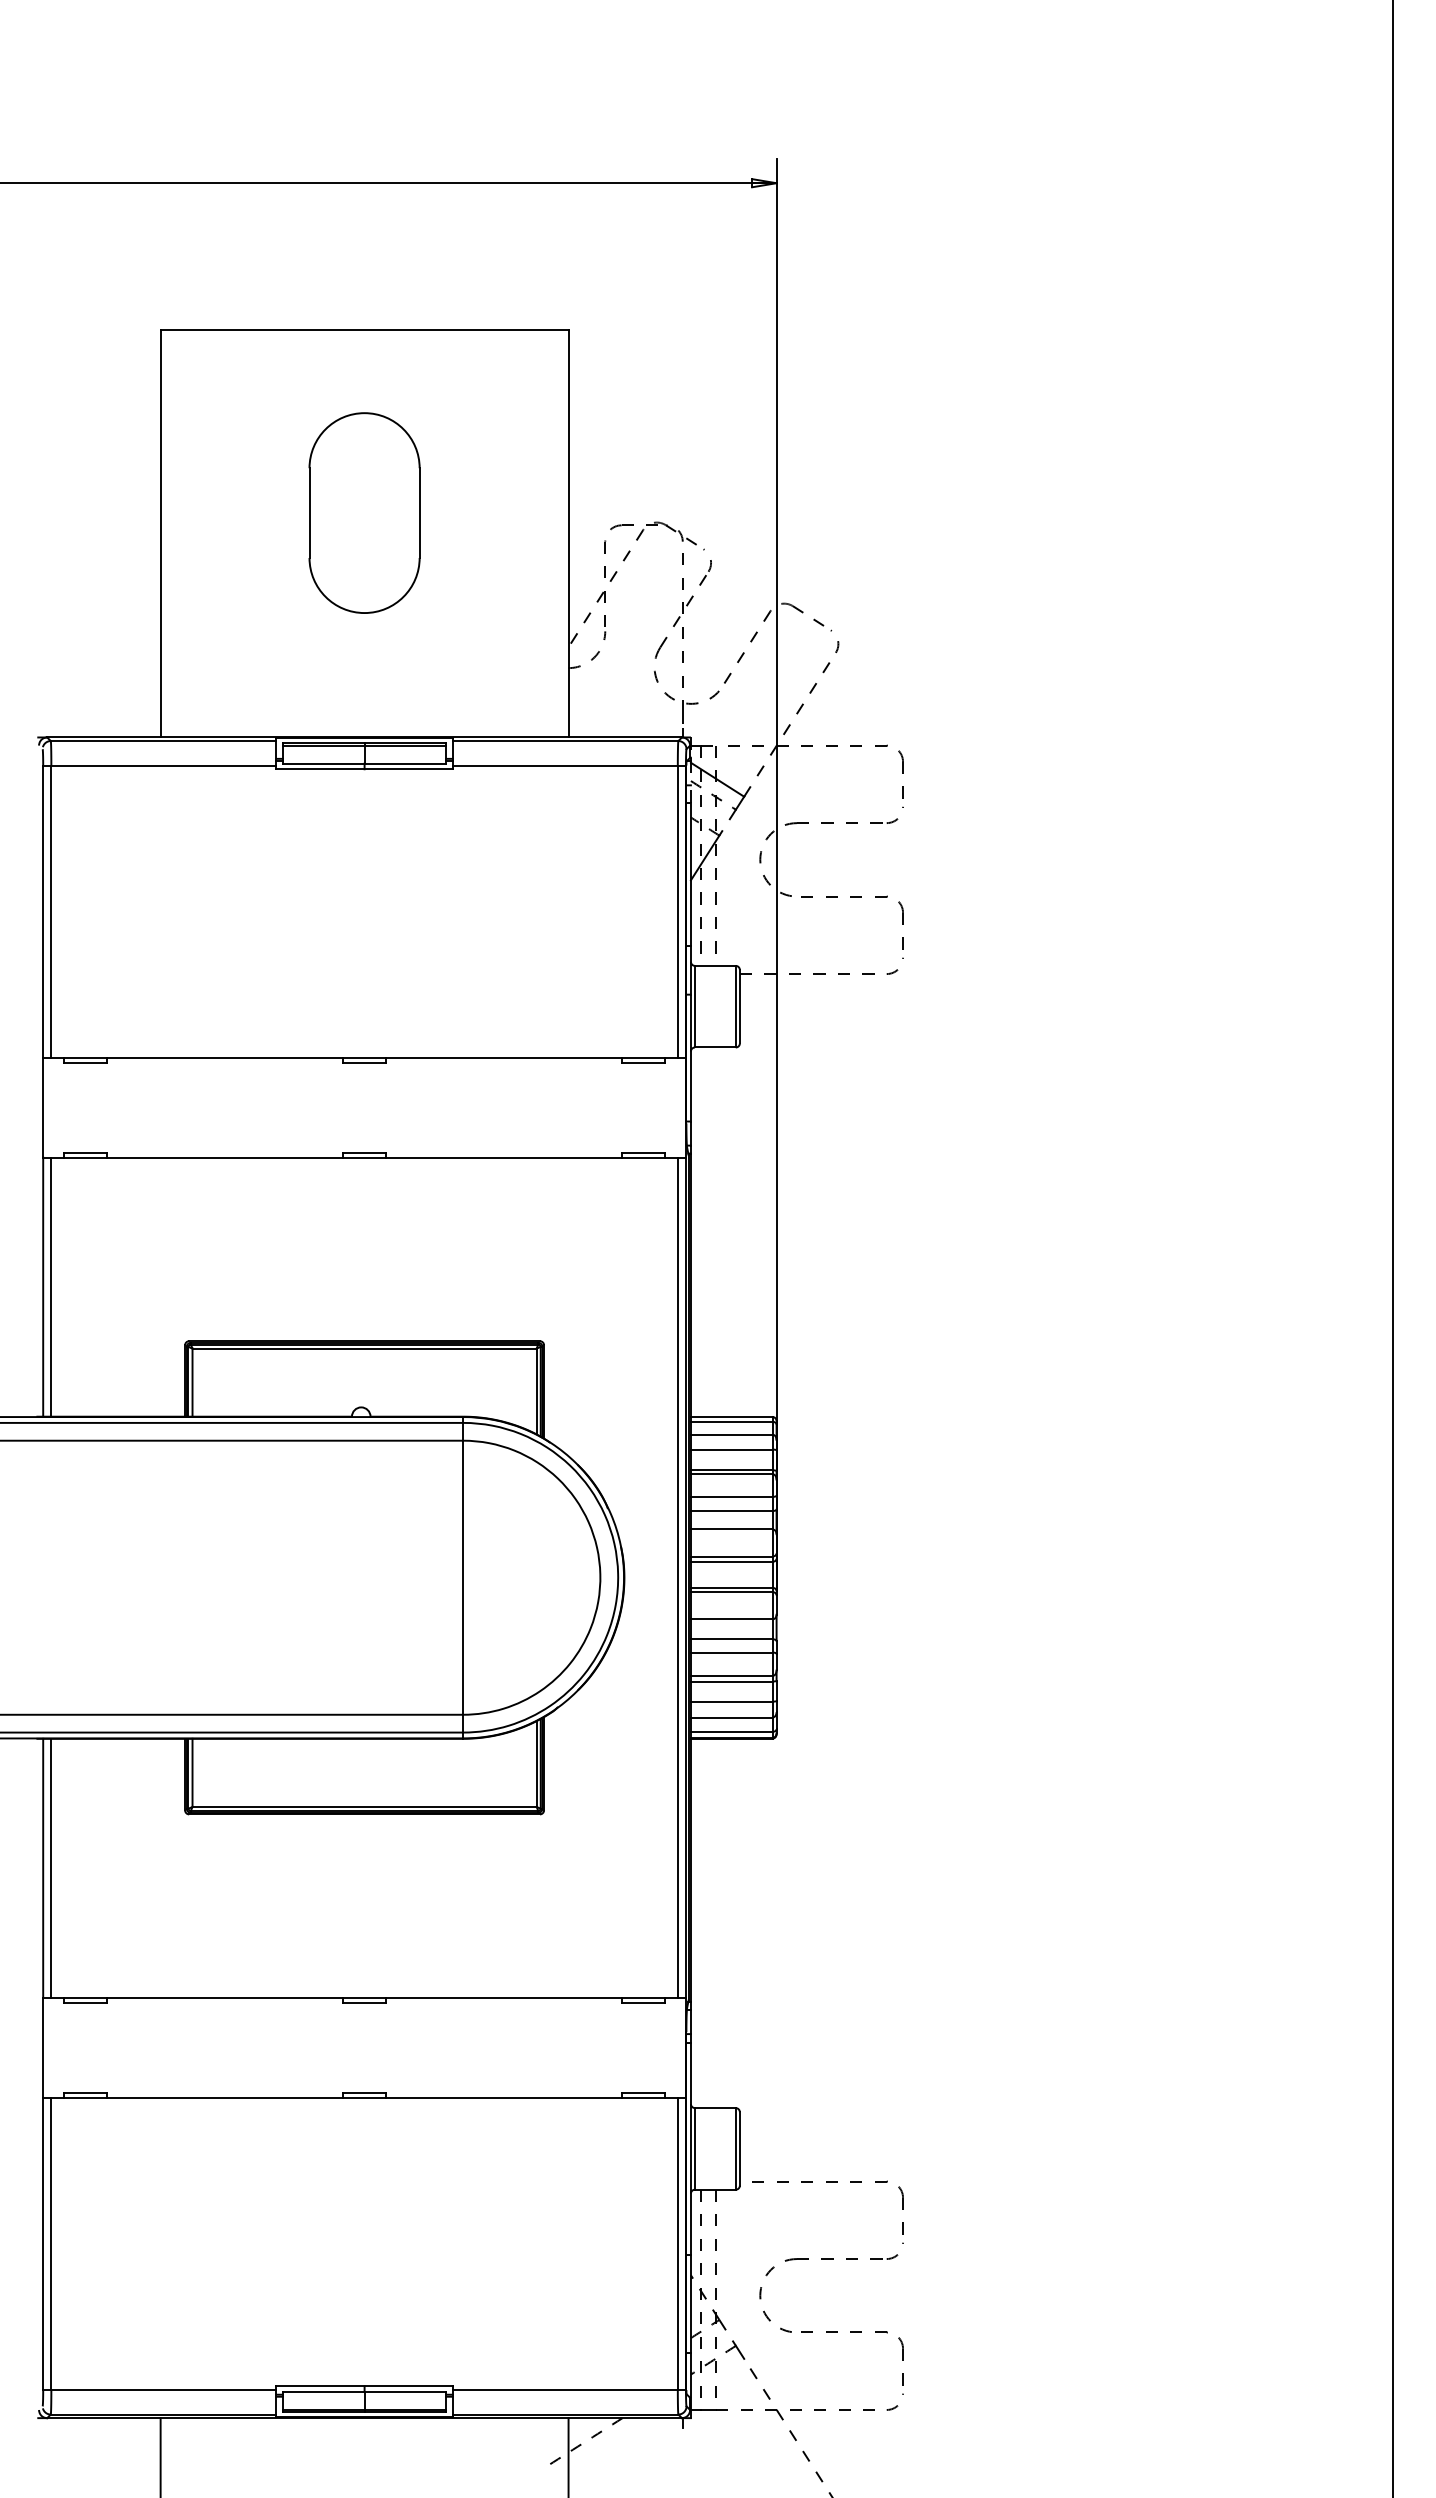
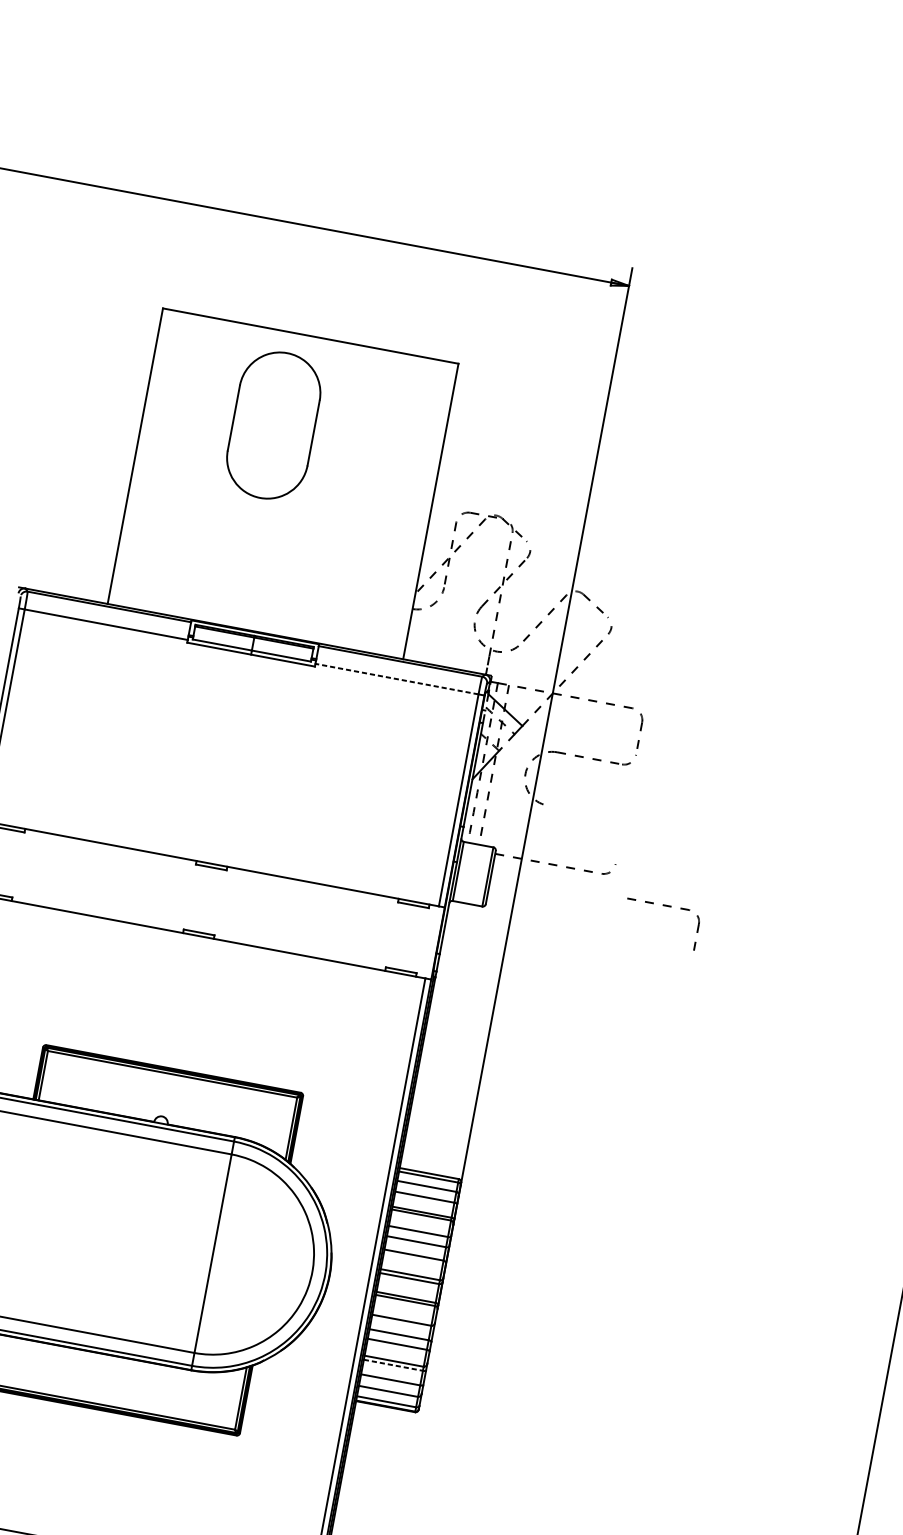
part: (364, 512) -> (273, 425), moved
line: (565, 765) -> (397, 679), solid -> dashed
part: (852, 897) -> (664, 906), moved
line: (731, 1681) -> (393, 1365), solid -> dashed

